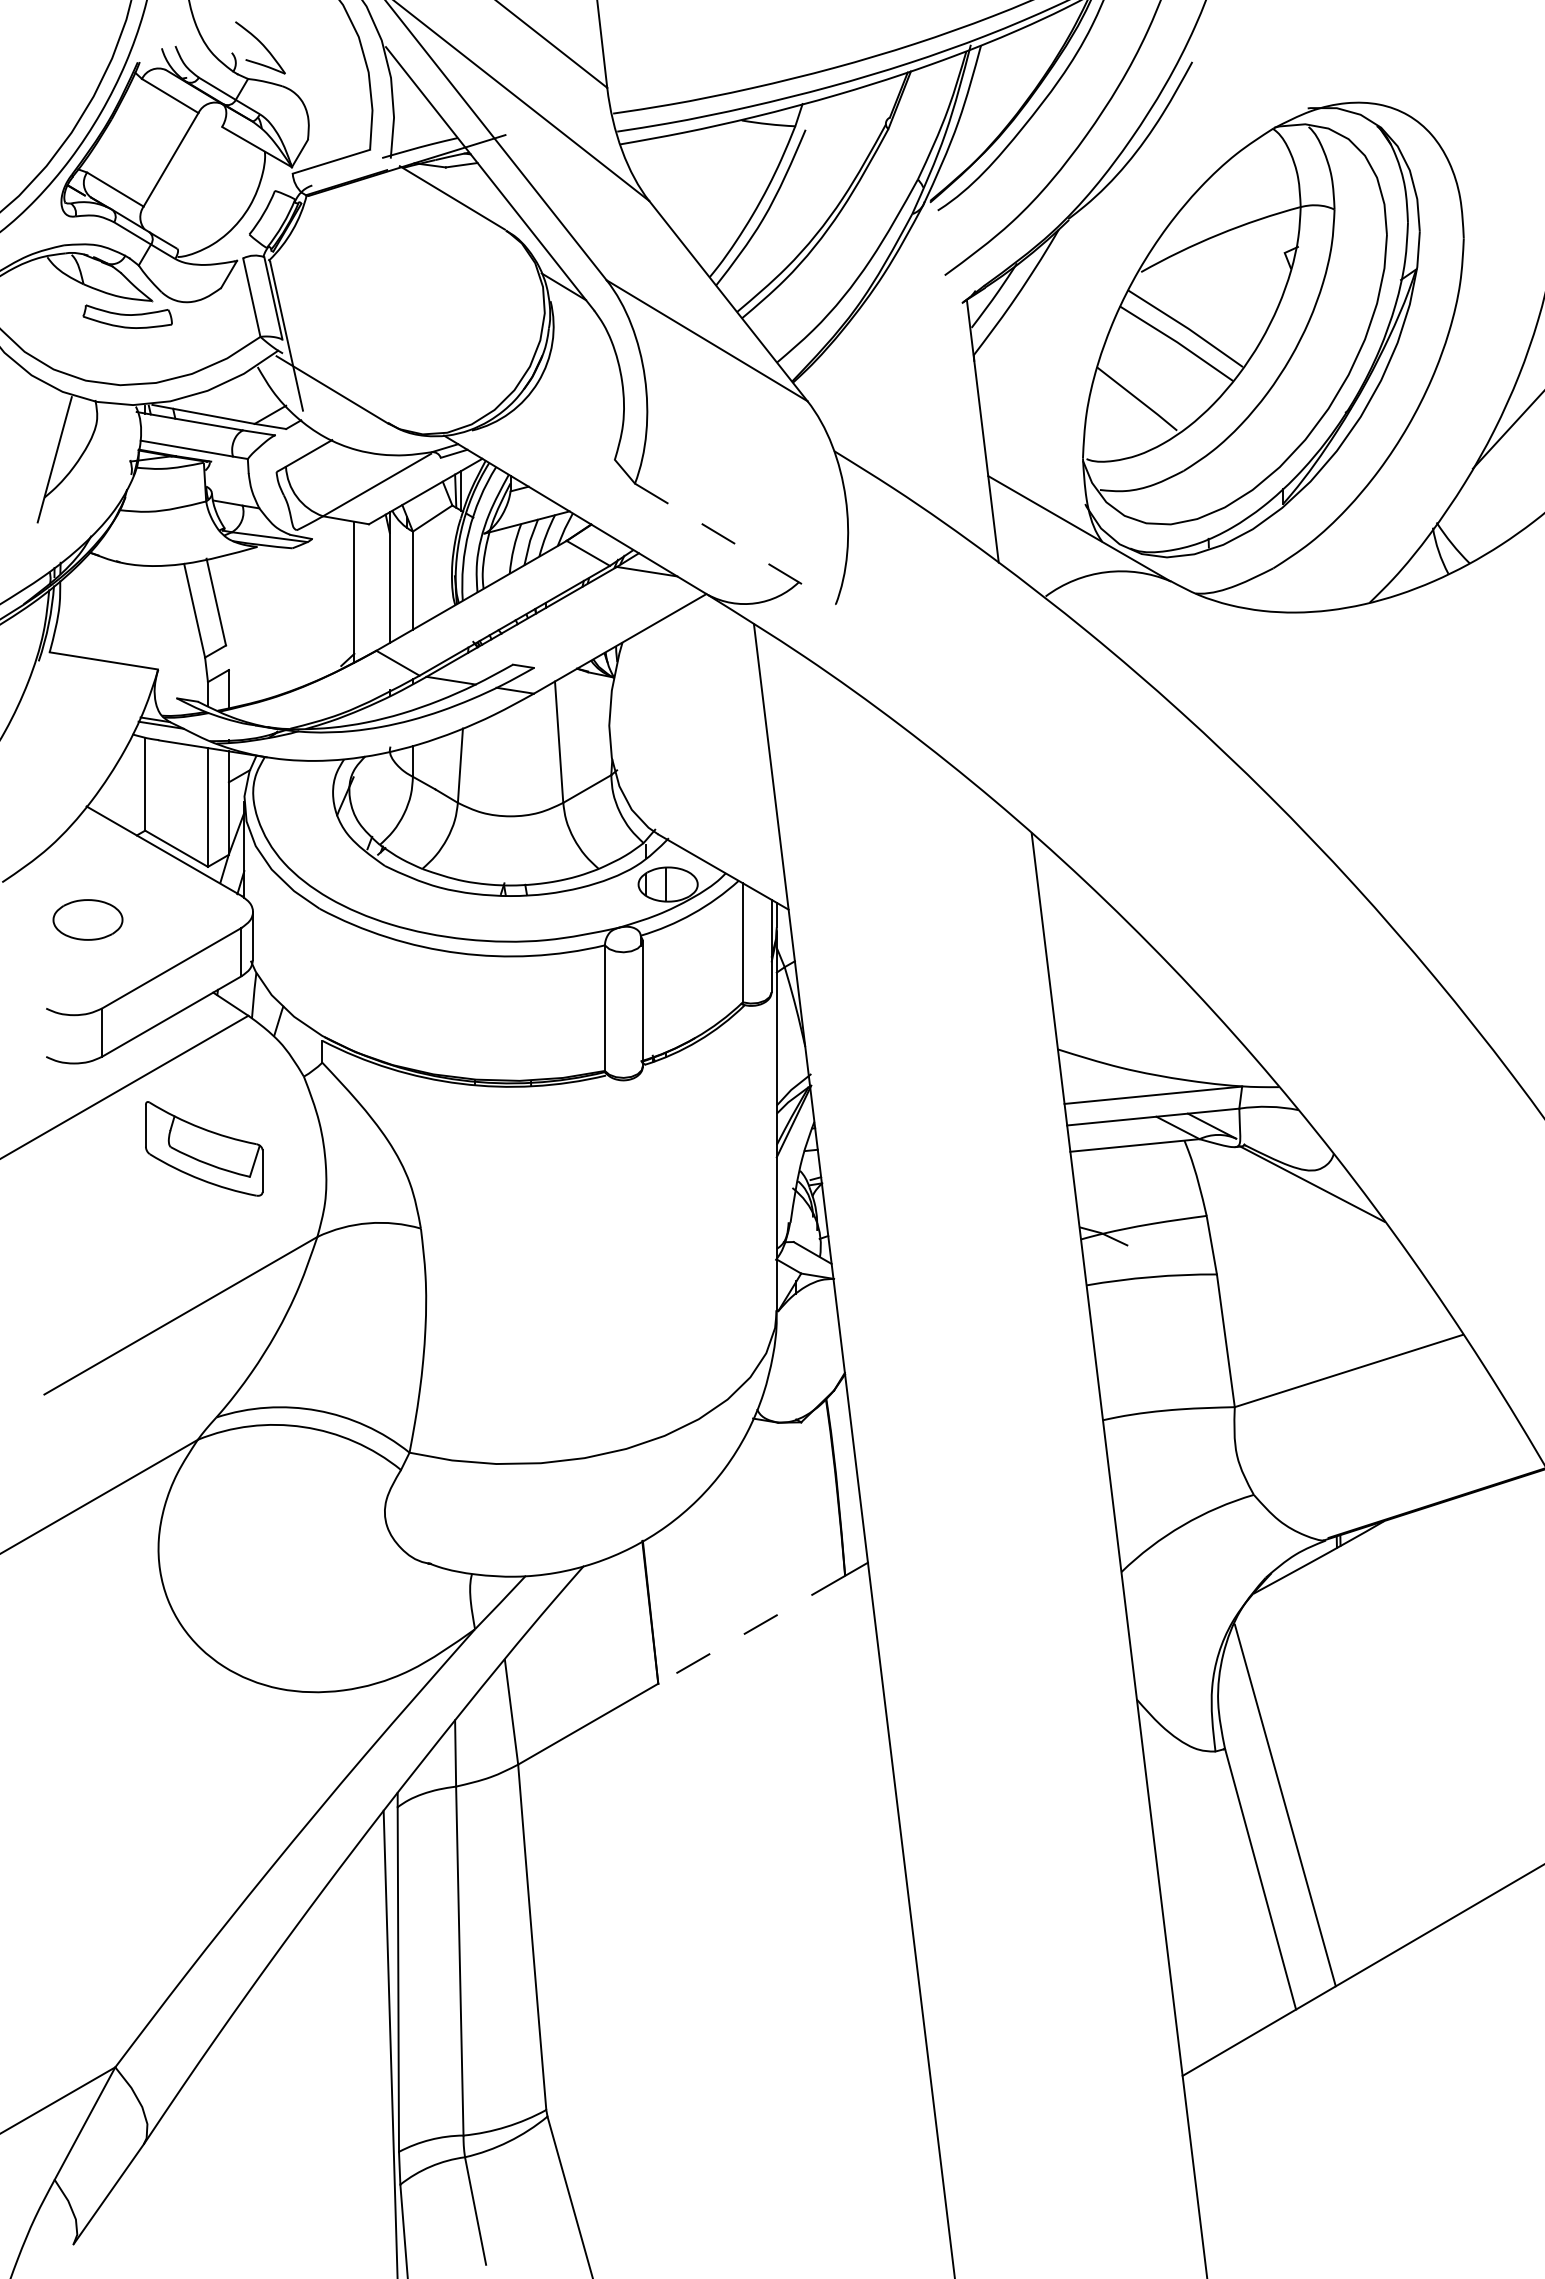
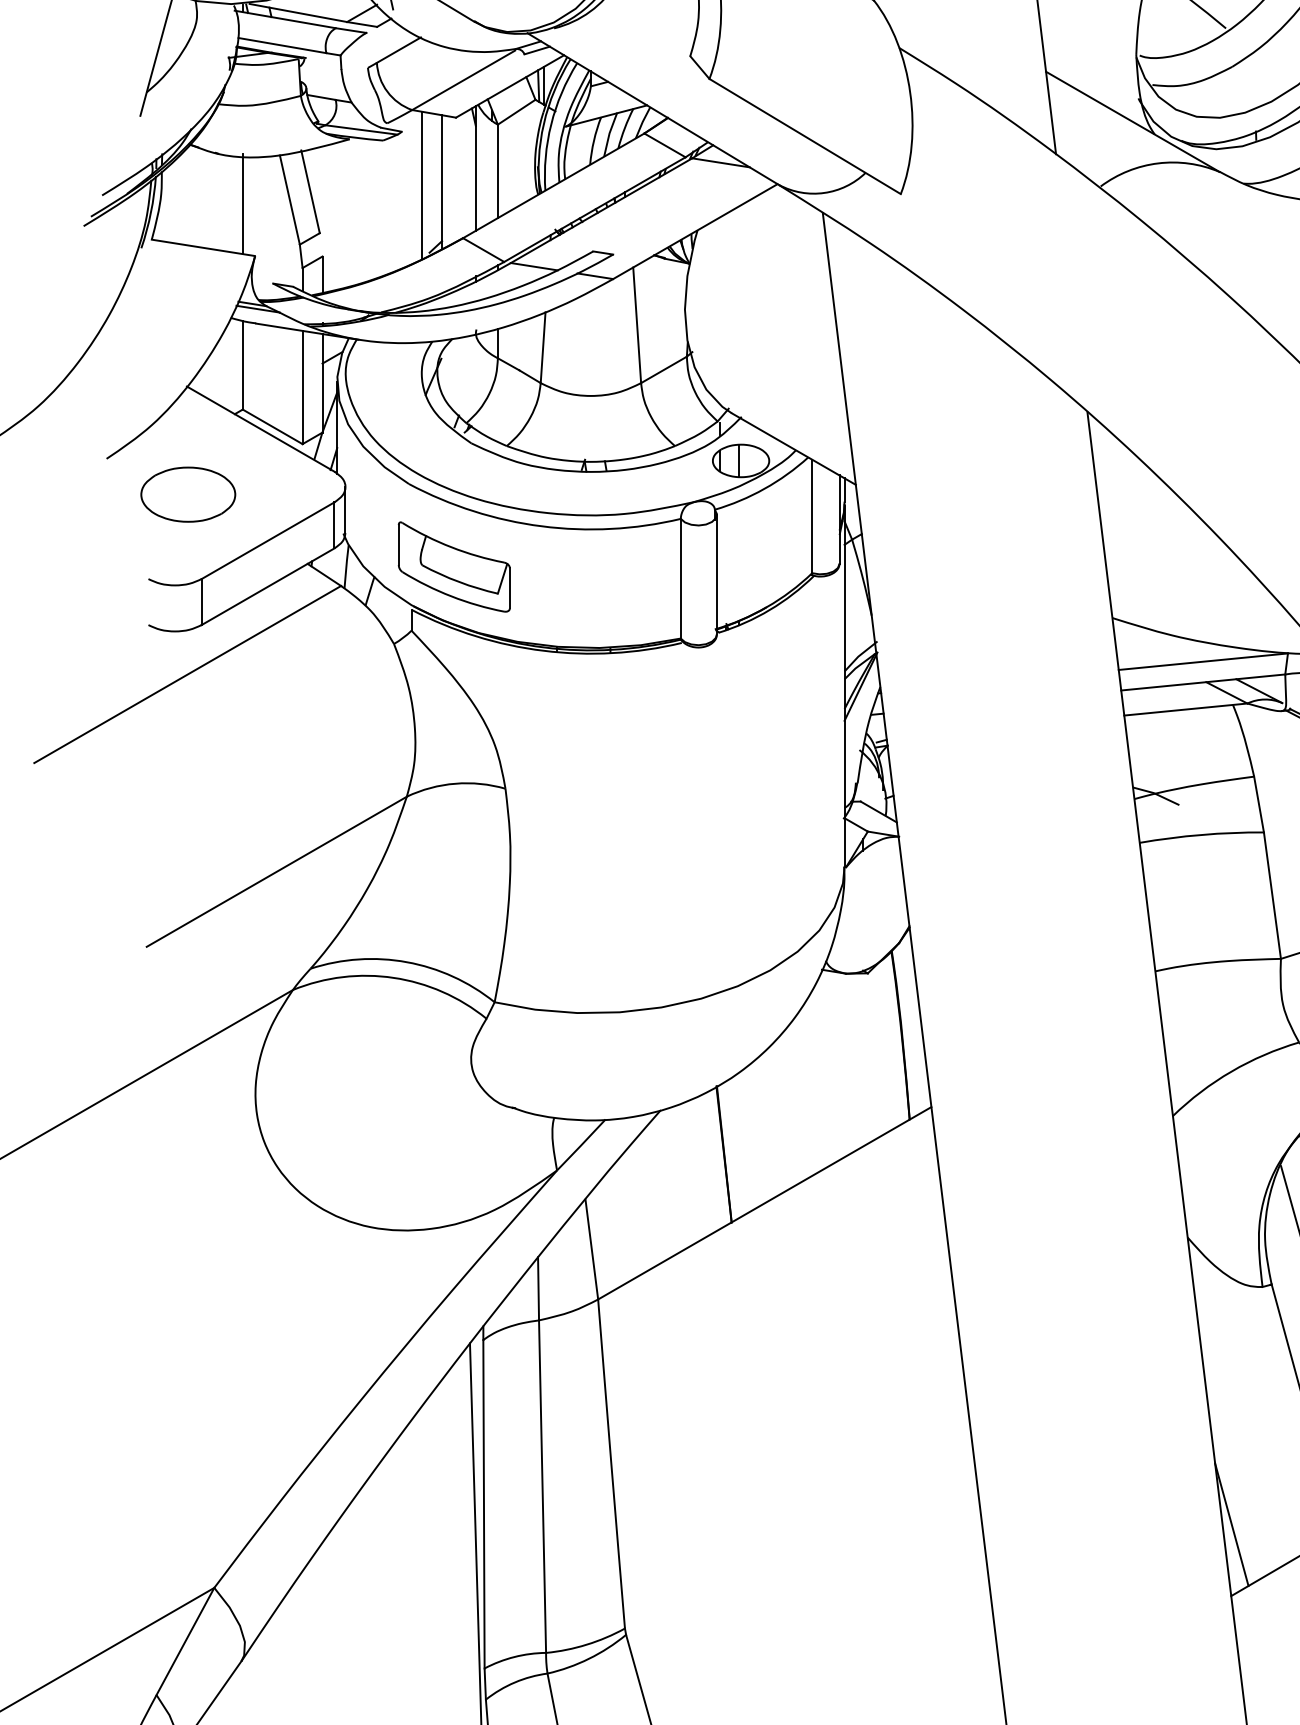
line: (735, 544) -> (805, 136), dashed -> solid
line: (333, 595) -> (422, 185), added
line: (145, 614) -> (243, 203), added
part: (87, 919) -> (187, 494), size x1.43
part: (204, 1148) -> (454, 566), moved
line: (751, 1629) -> (820, 1170), dashed -> solid
line: (1182, 2000) -> (1231, 1524), added

